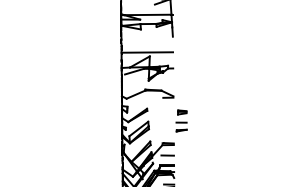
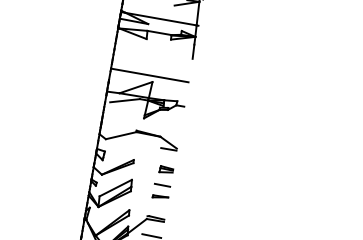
part: (181, 120) -> (162, 182), moved

